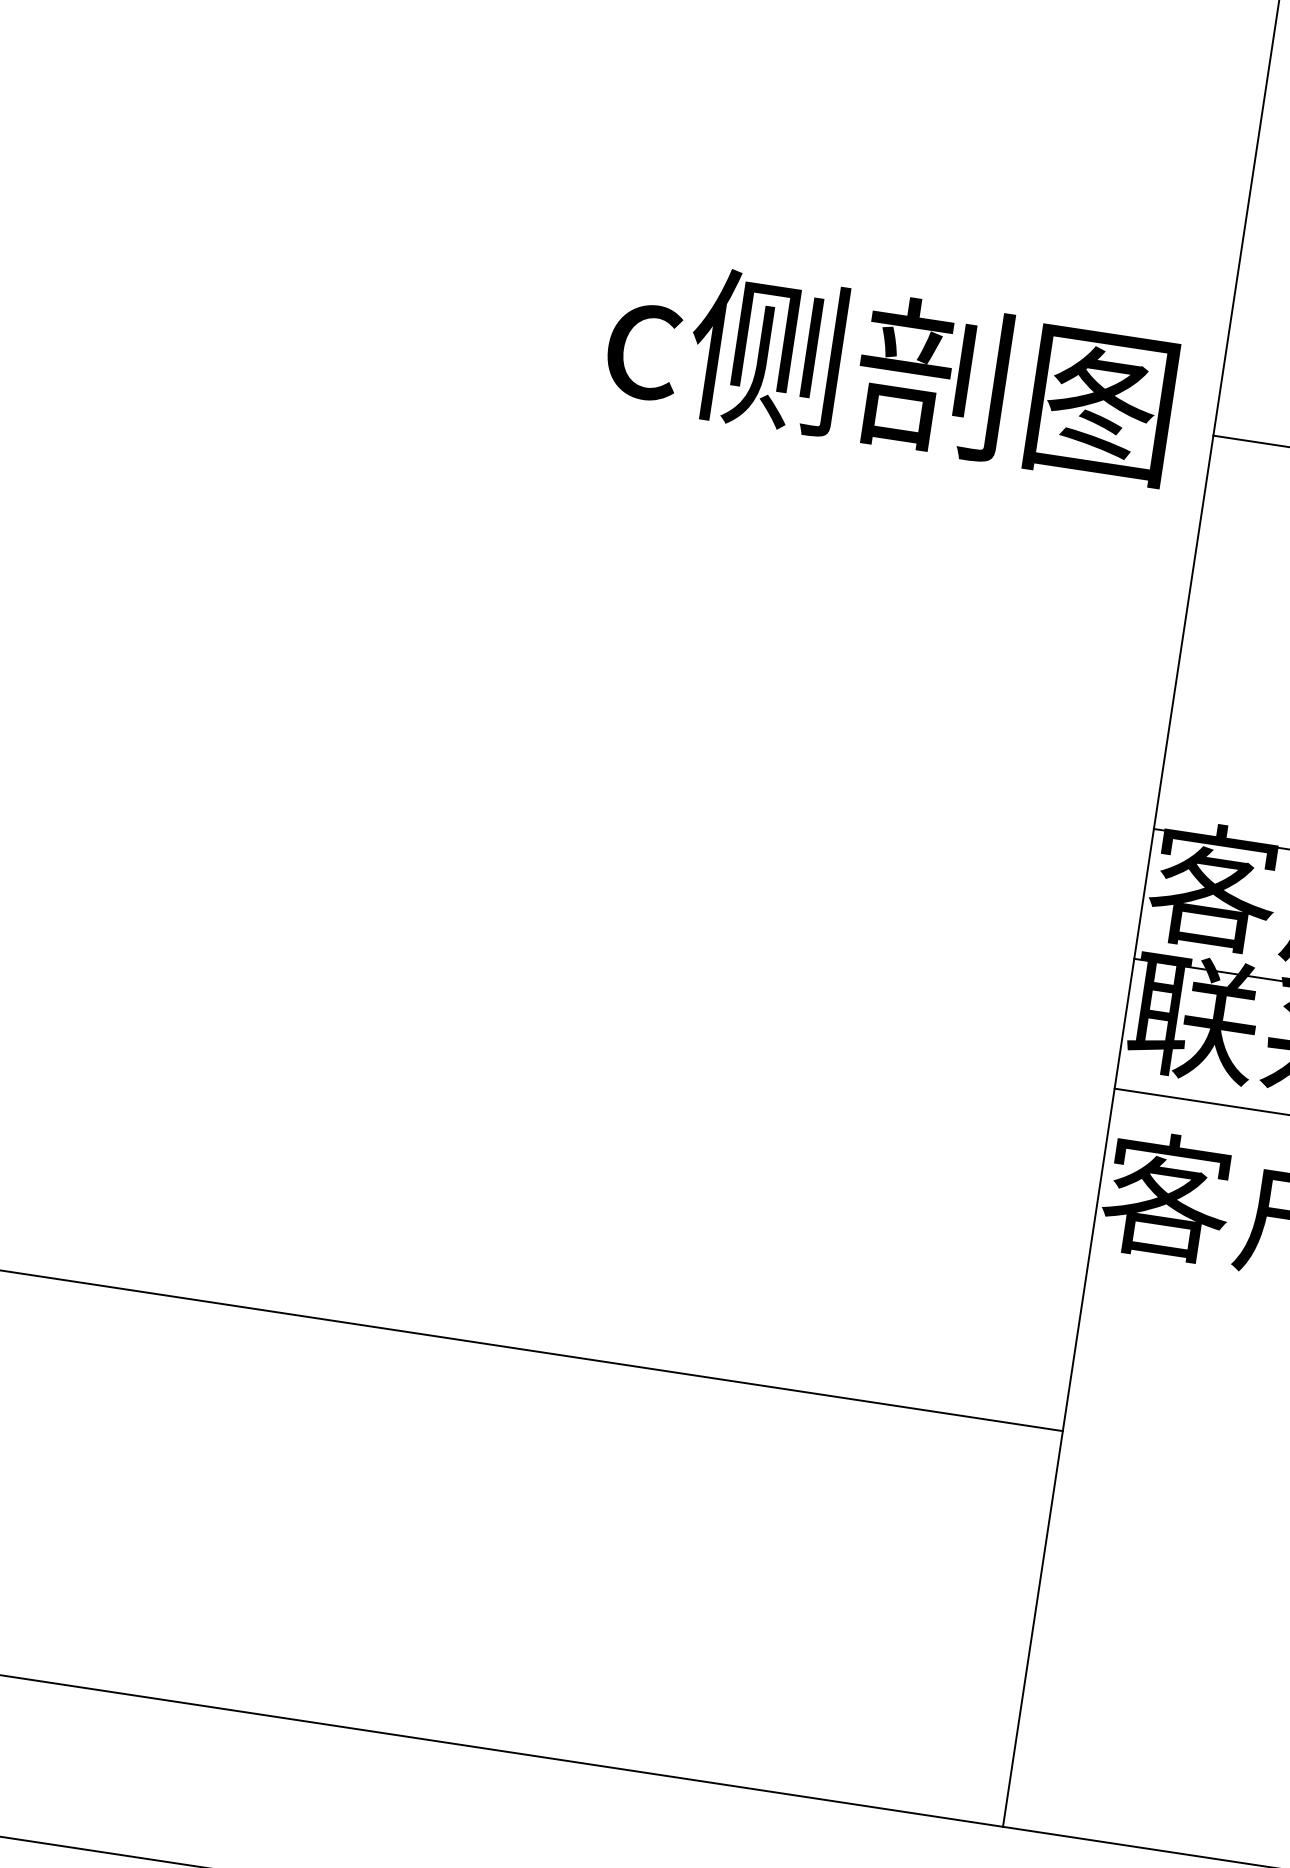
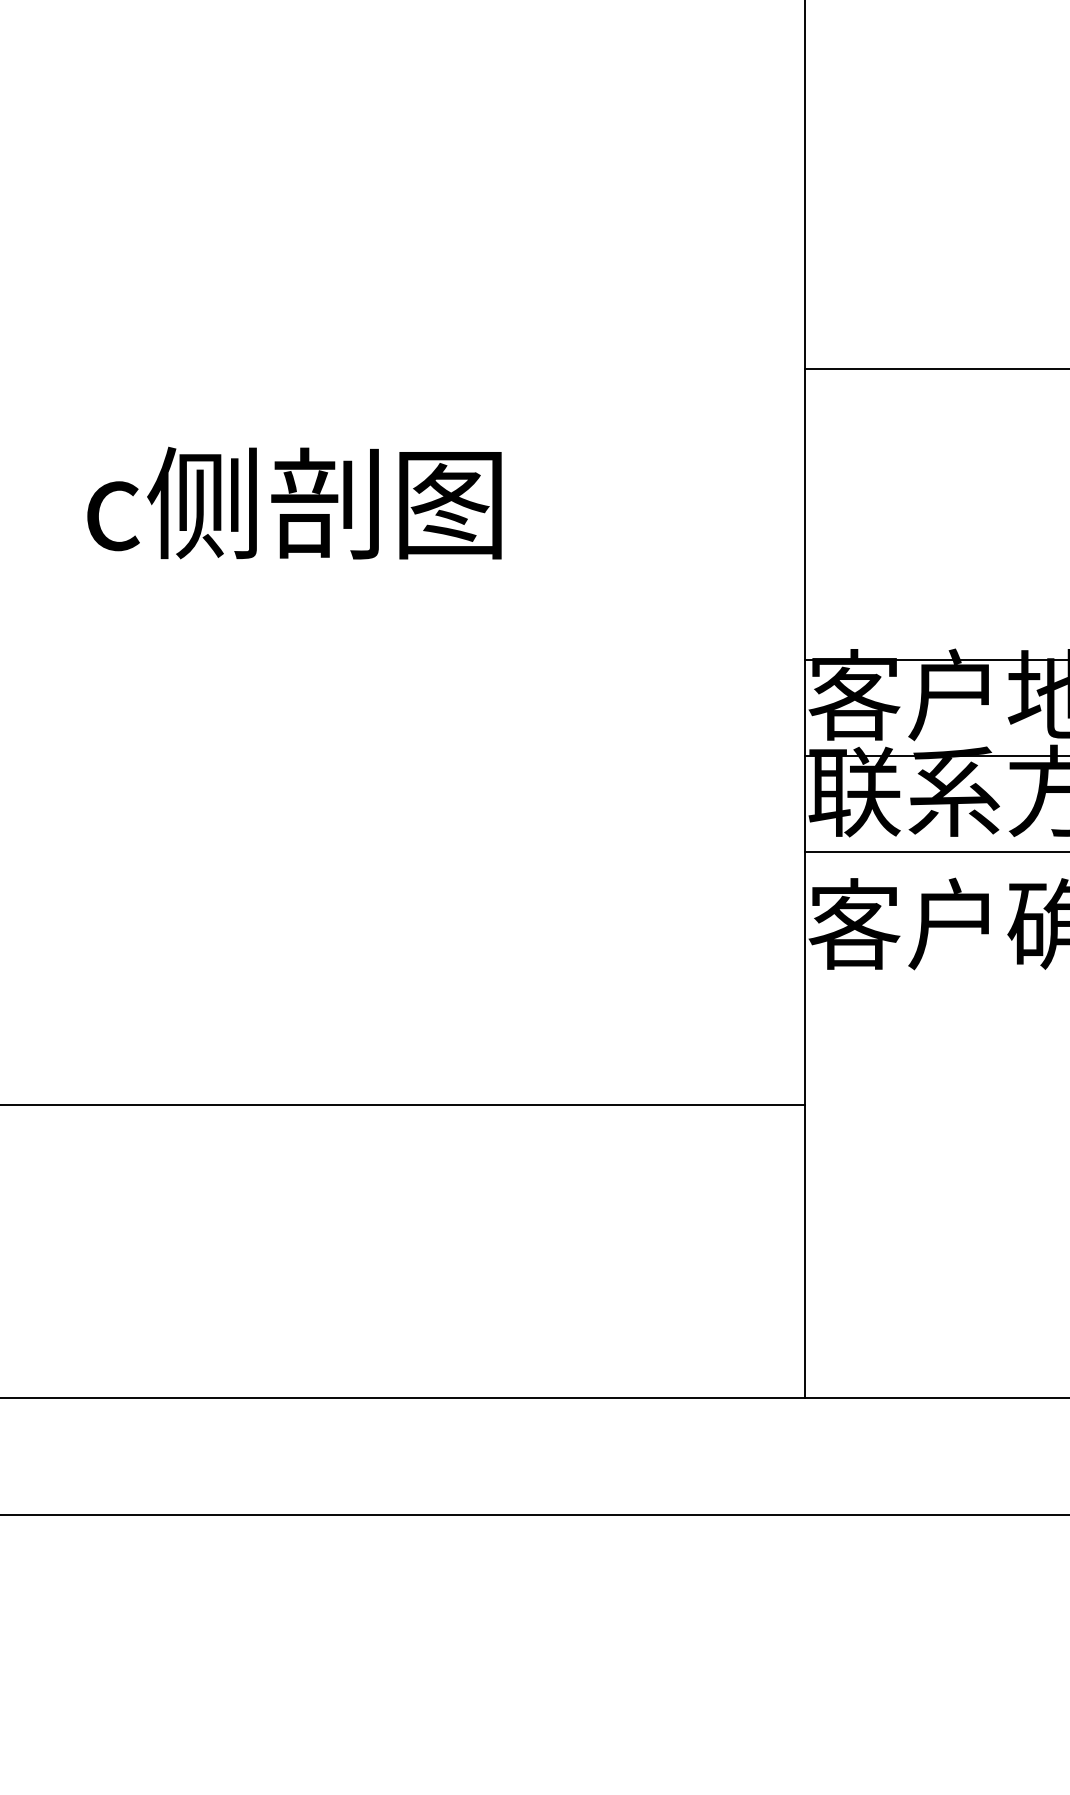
text: (891, 370) -> (294, 502), moved

